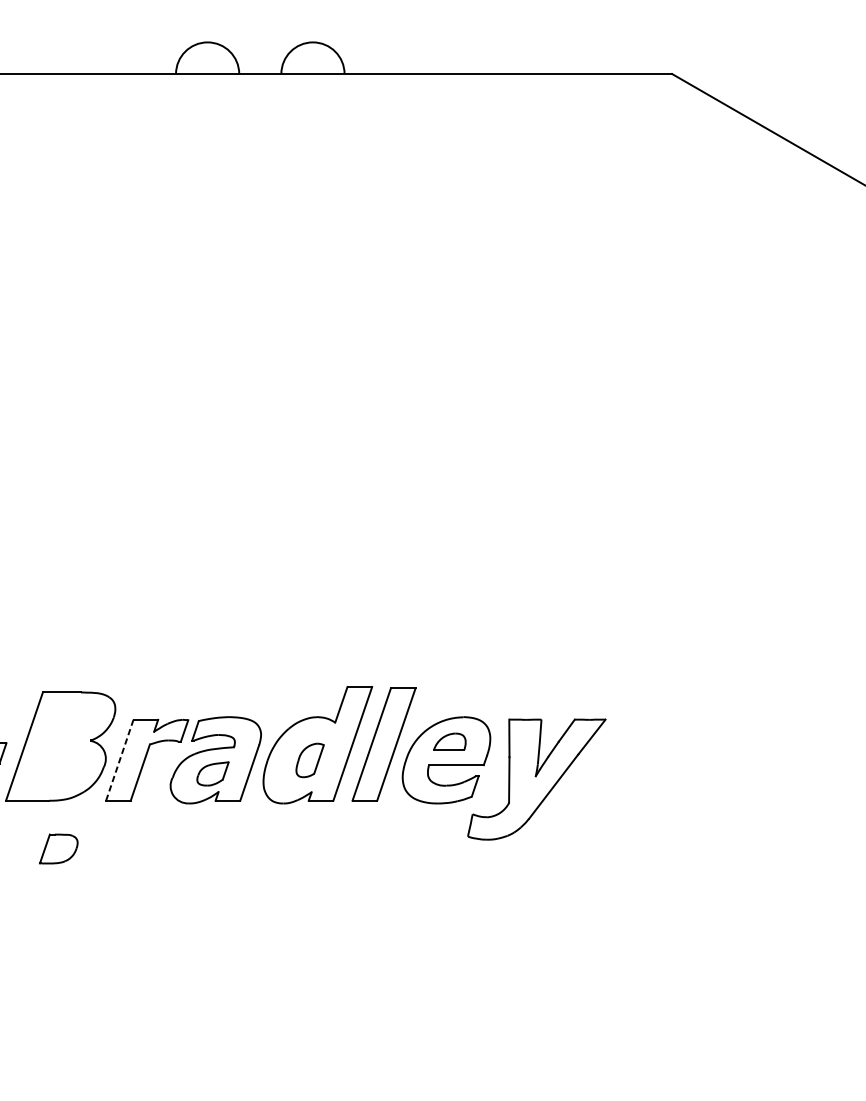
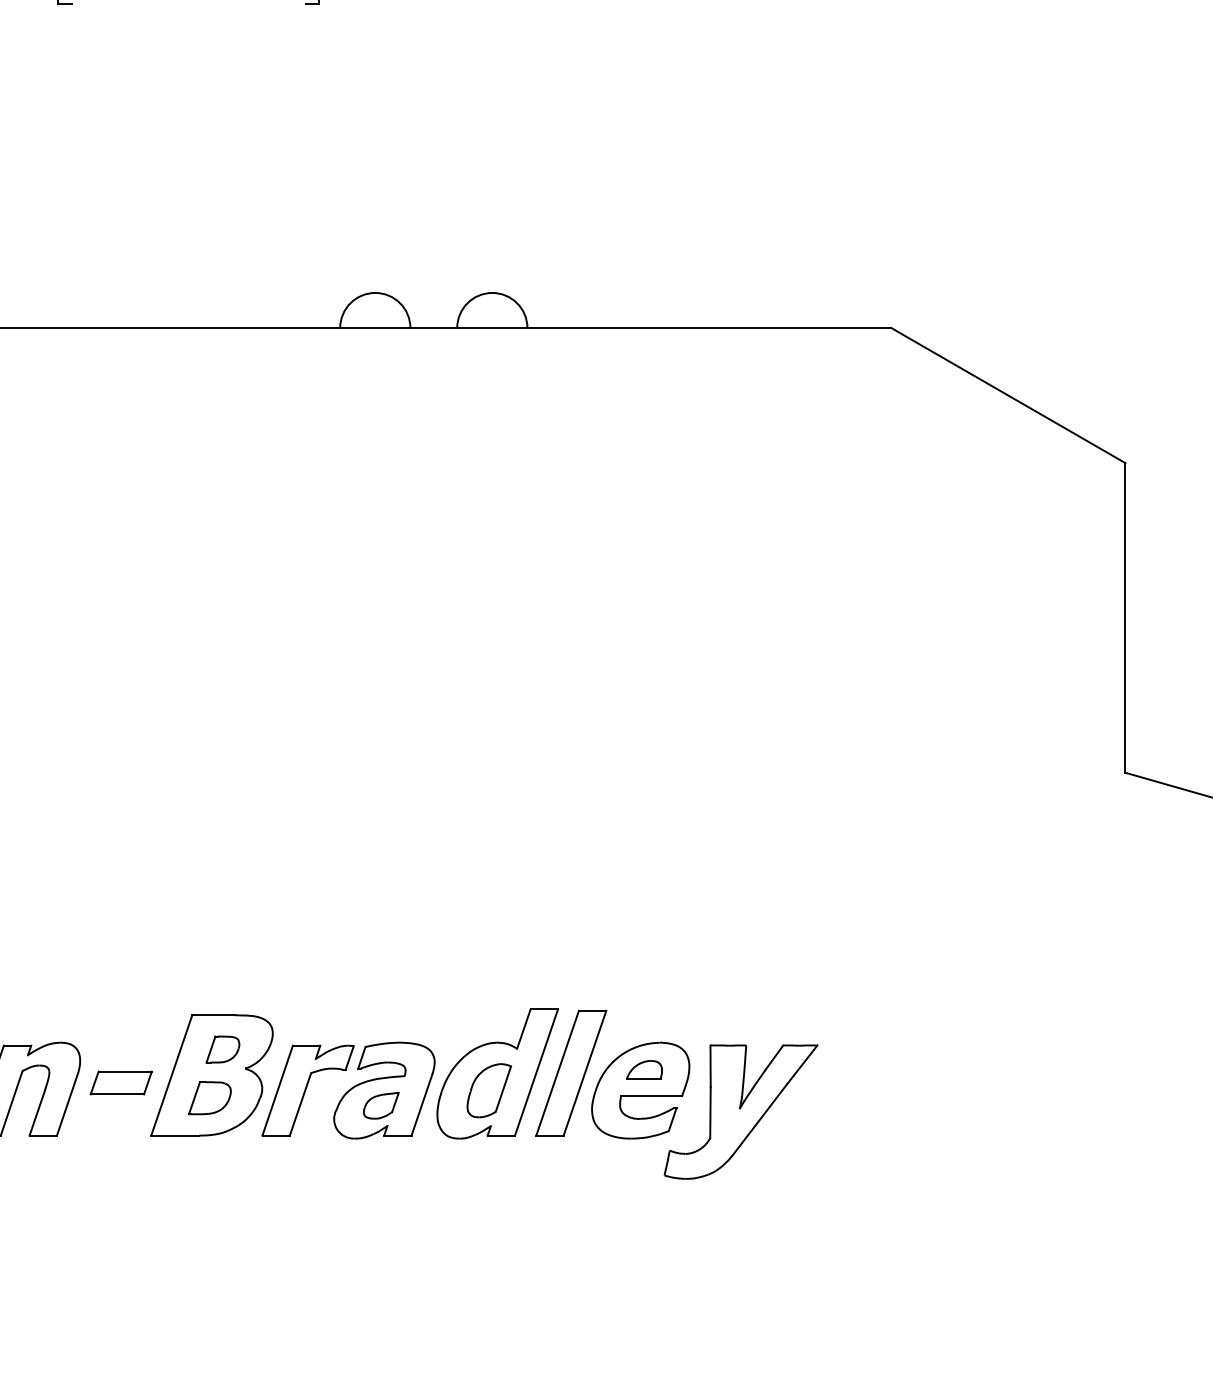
part: (70, 723) -> (222, 1049), added
line: (119, 760) -> (277, 1090), dashed -> solid
part: (309, 760) -> (488, 1090), size x1.43
part: (58, 849) -> (209, 1098), moved

